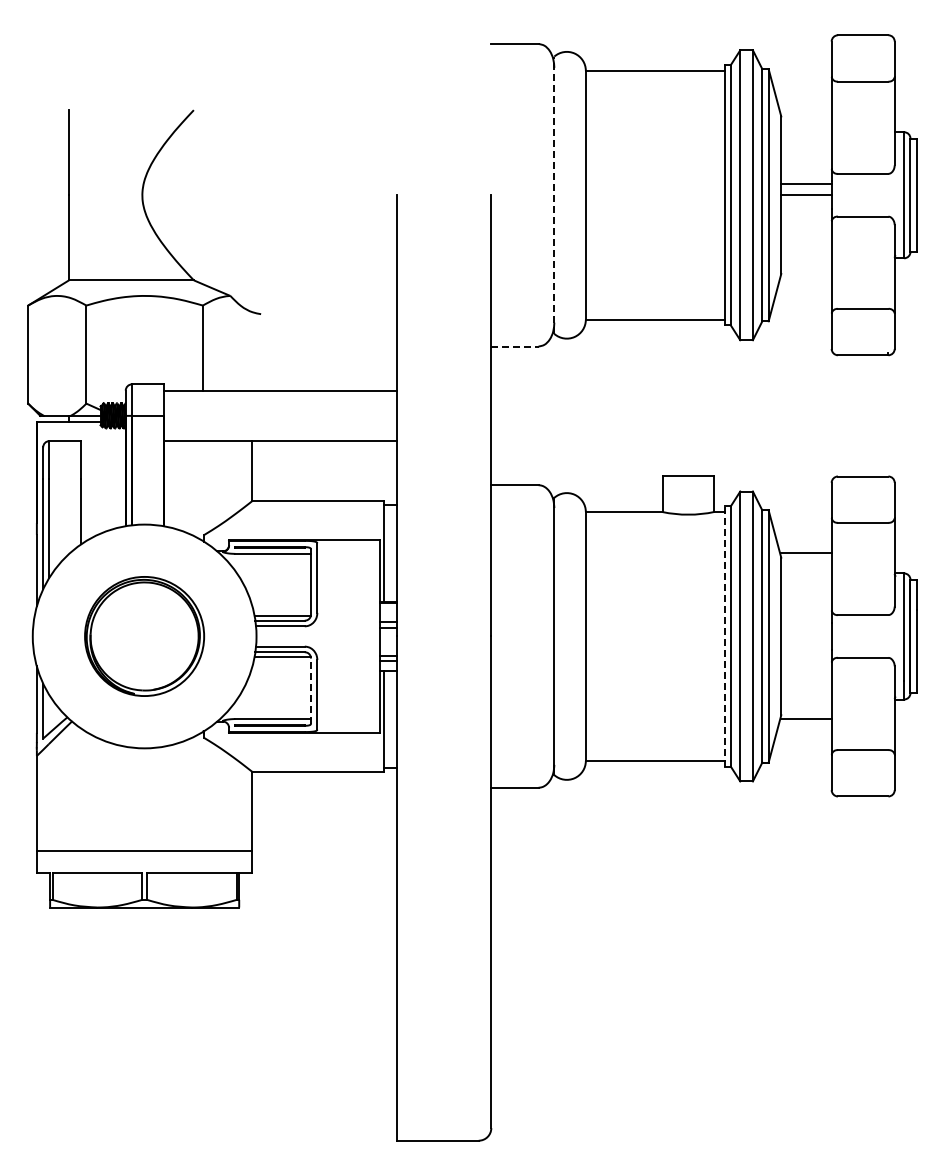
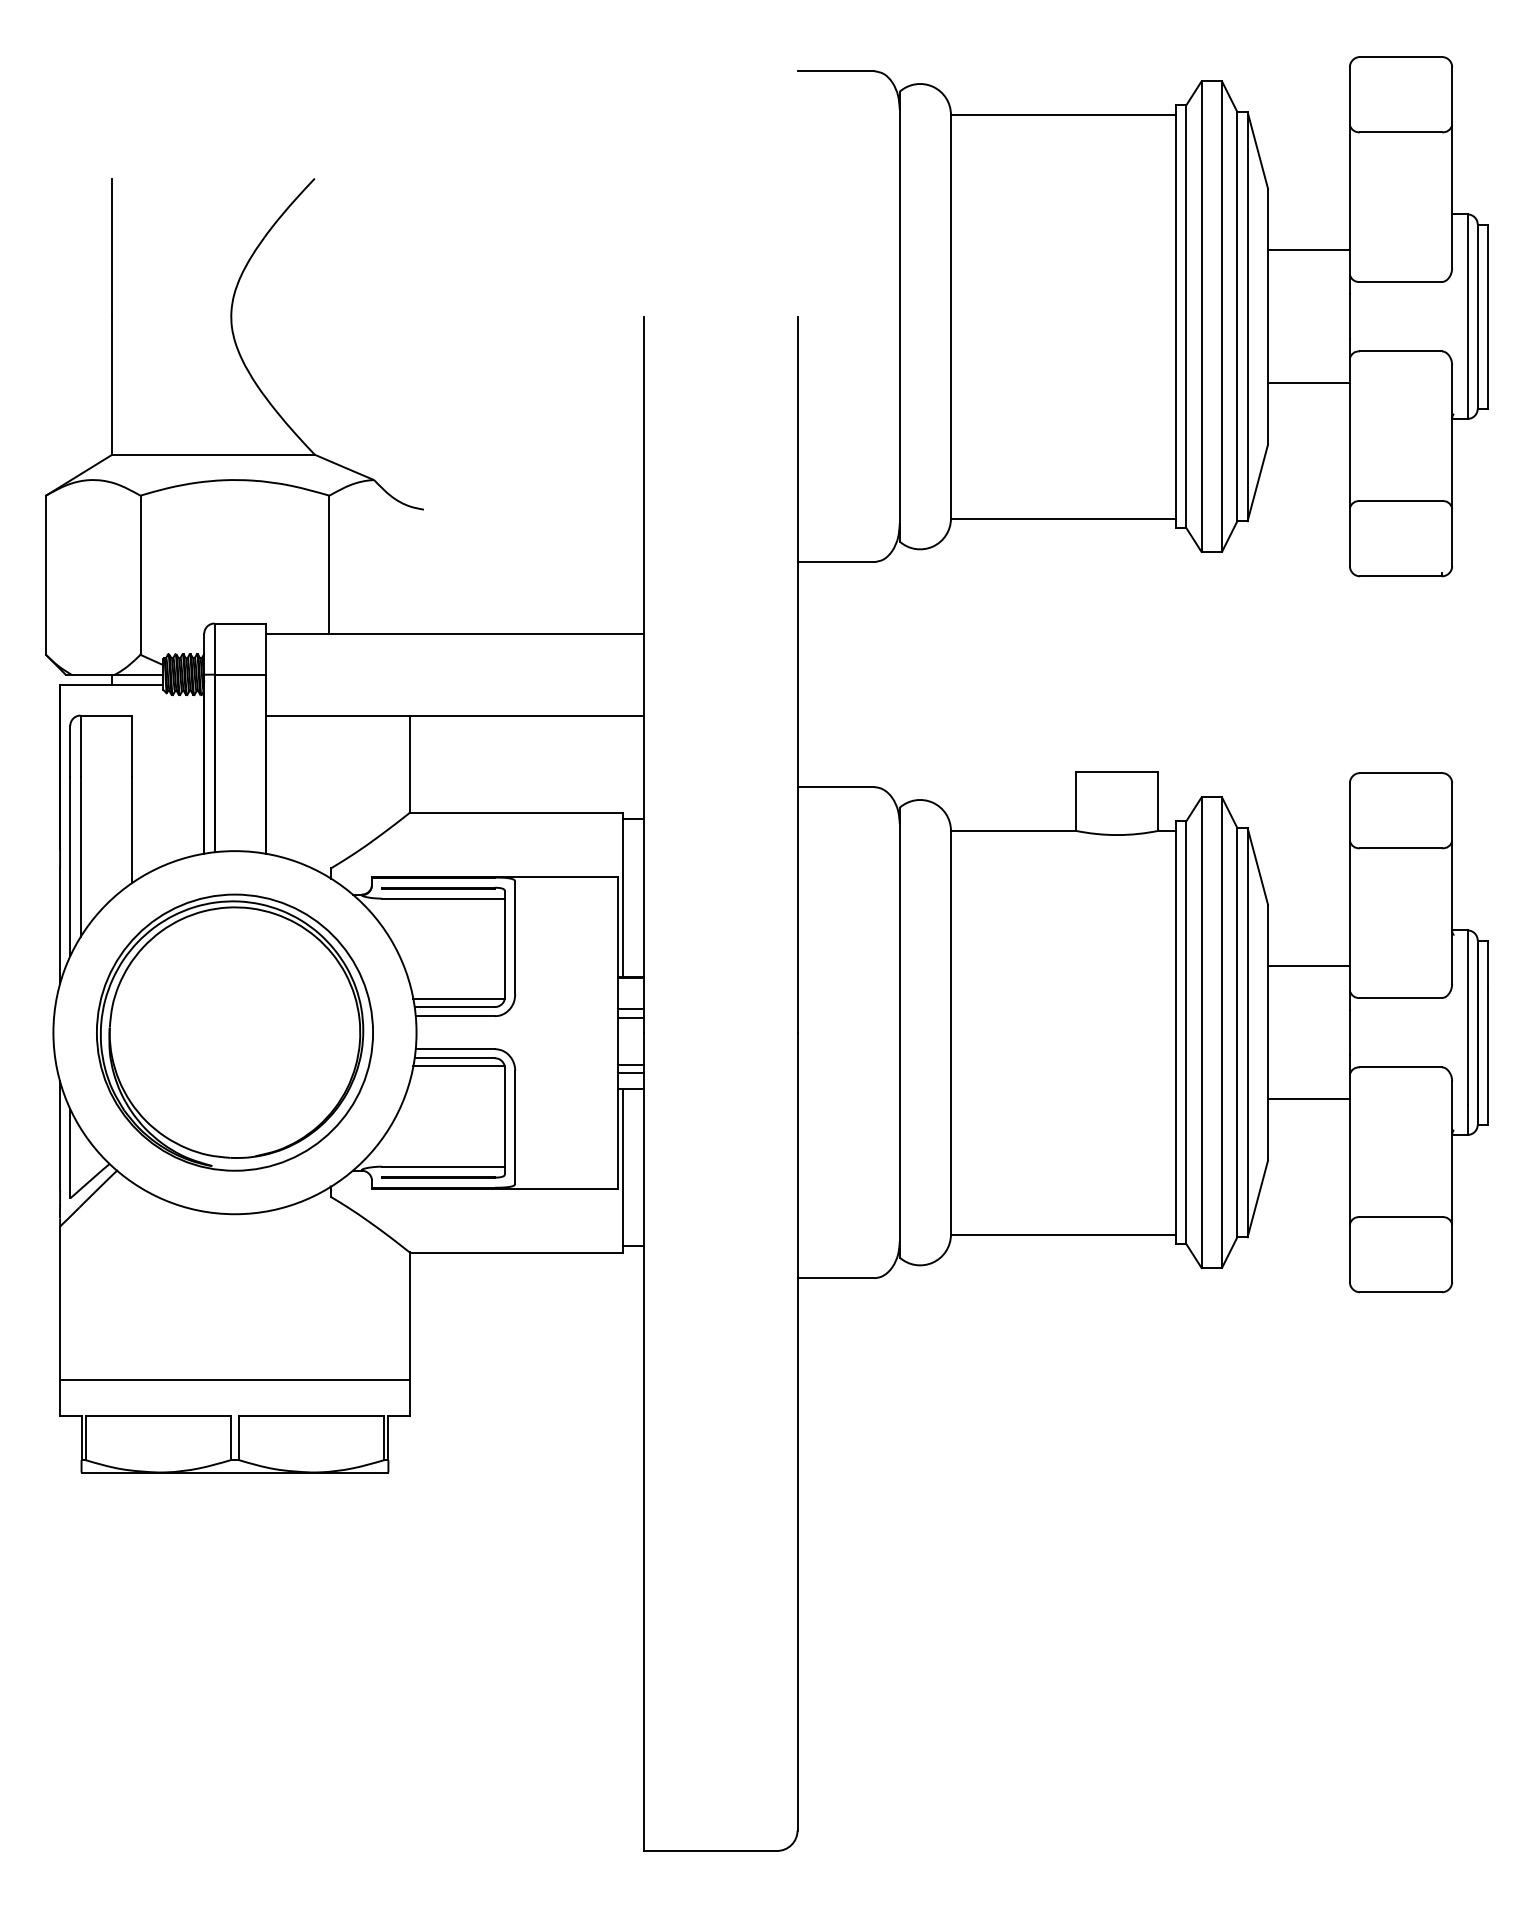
line: (806, 184) -> (1309, 250), moved
line: (554, 195) -> (900, 317), dashed -> solid
line: (806, 195) -> (1309, 383), moved
line: (514, 346) -> (835, 562), dashed -> solid
line: (806, 552) -> (1309, 966), moved
line: (724, 635) -> (1175, 1031), dashed -> solid
part: (144, 636) -> (234, 1032), size x1.43
line: (311, 690) -> (505, 1120), dashed -> solid
line: (806, 719) -> (1309, 1099), moved

